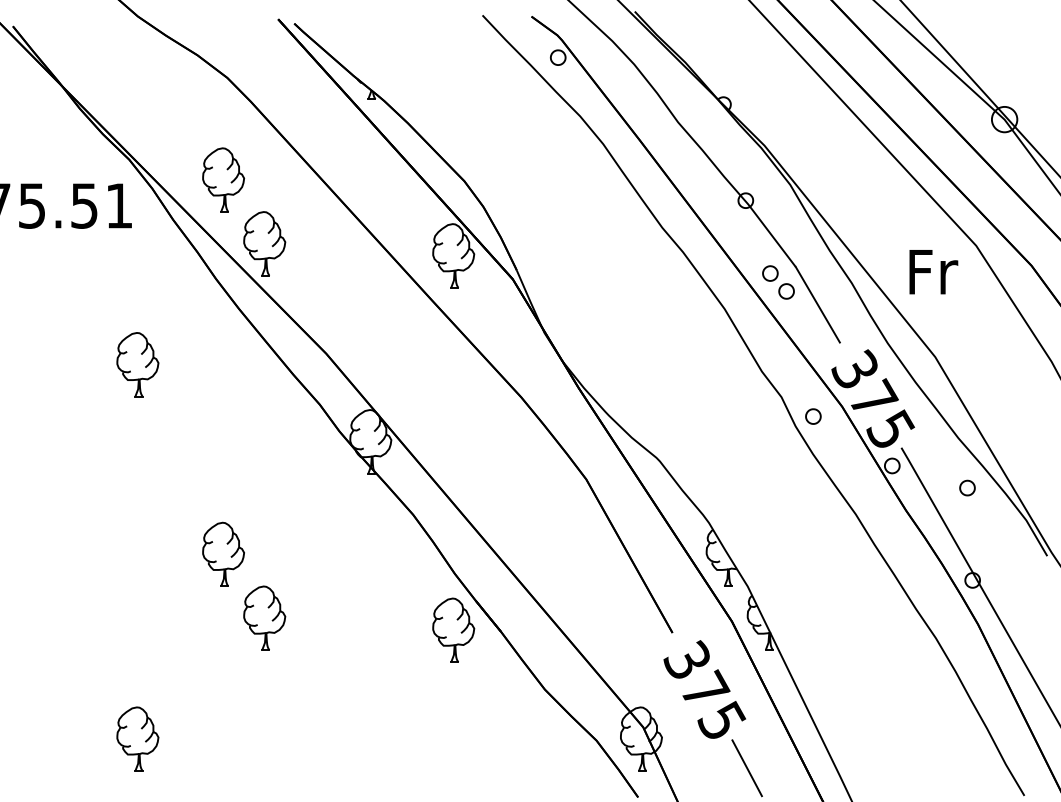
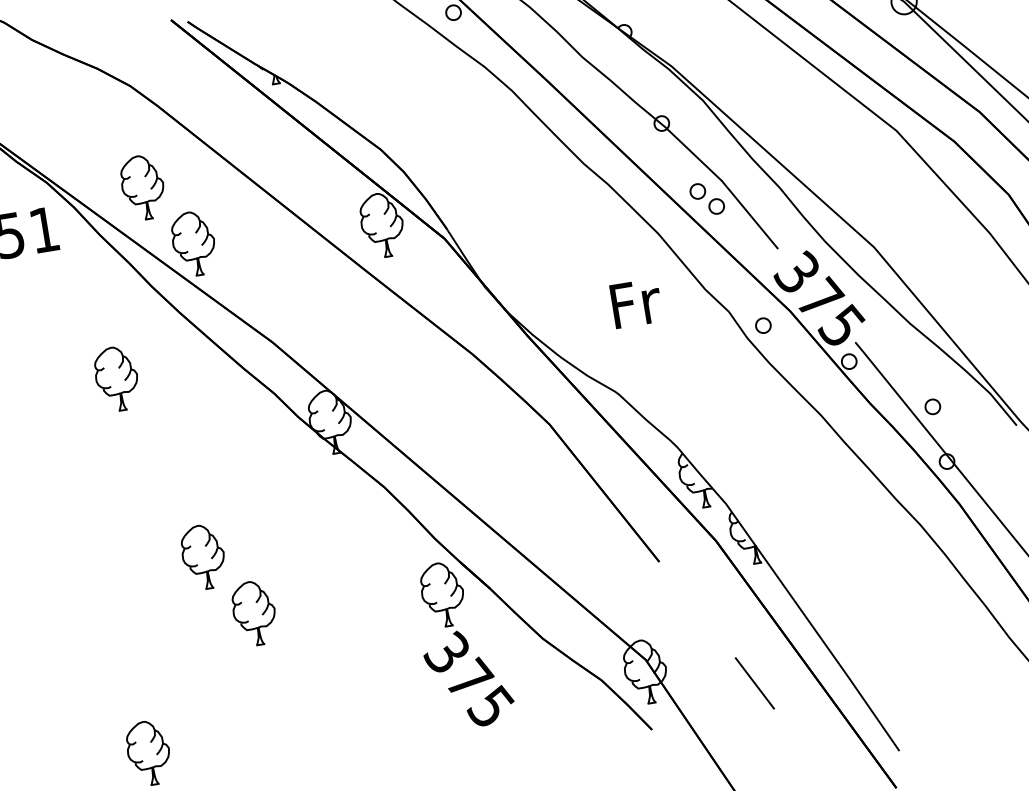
text: (933, 272) -> (636, 303), moved
part: (137, 364) -> (116, 378), moved
part: (967, 487) -> (932, 406), moved
text: (704, 689) -> (468, 678), moved

